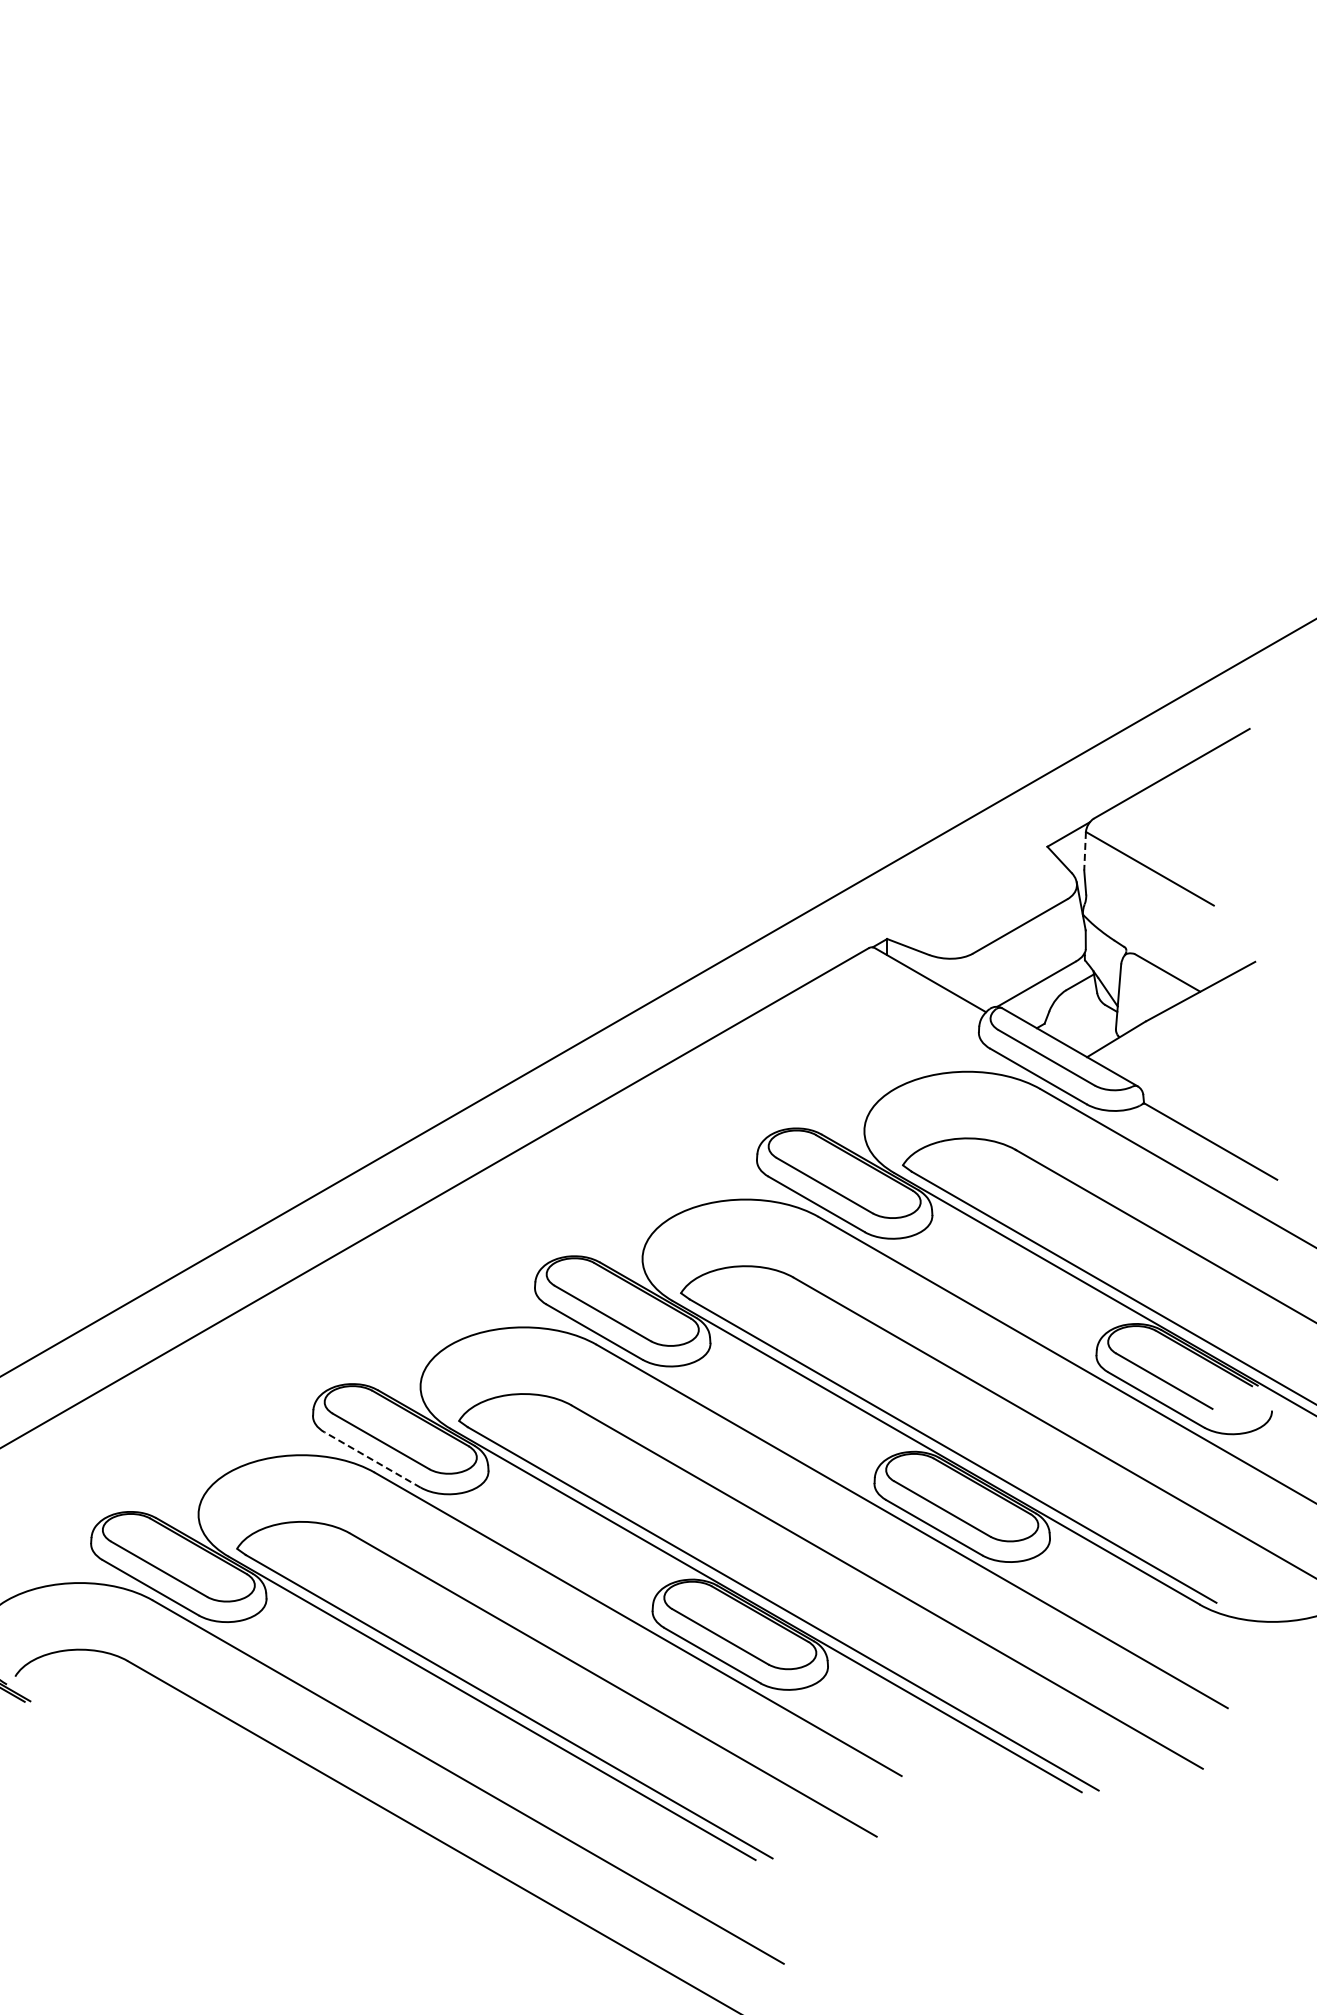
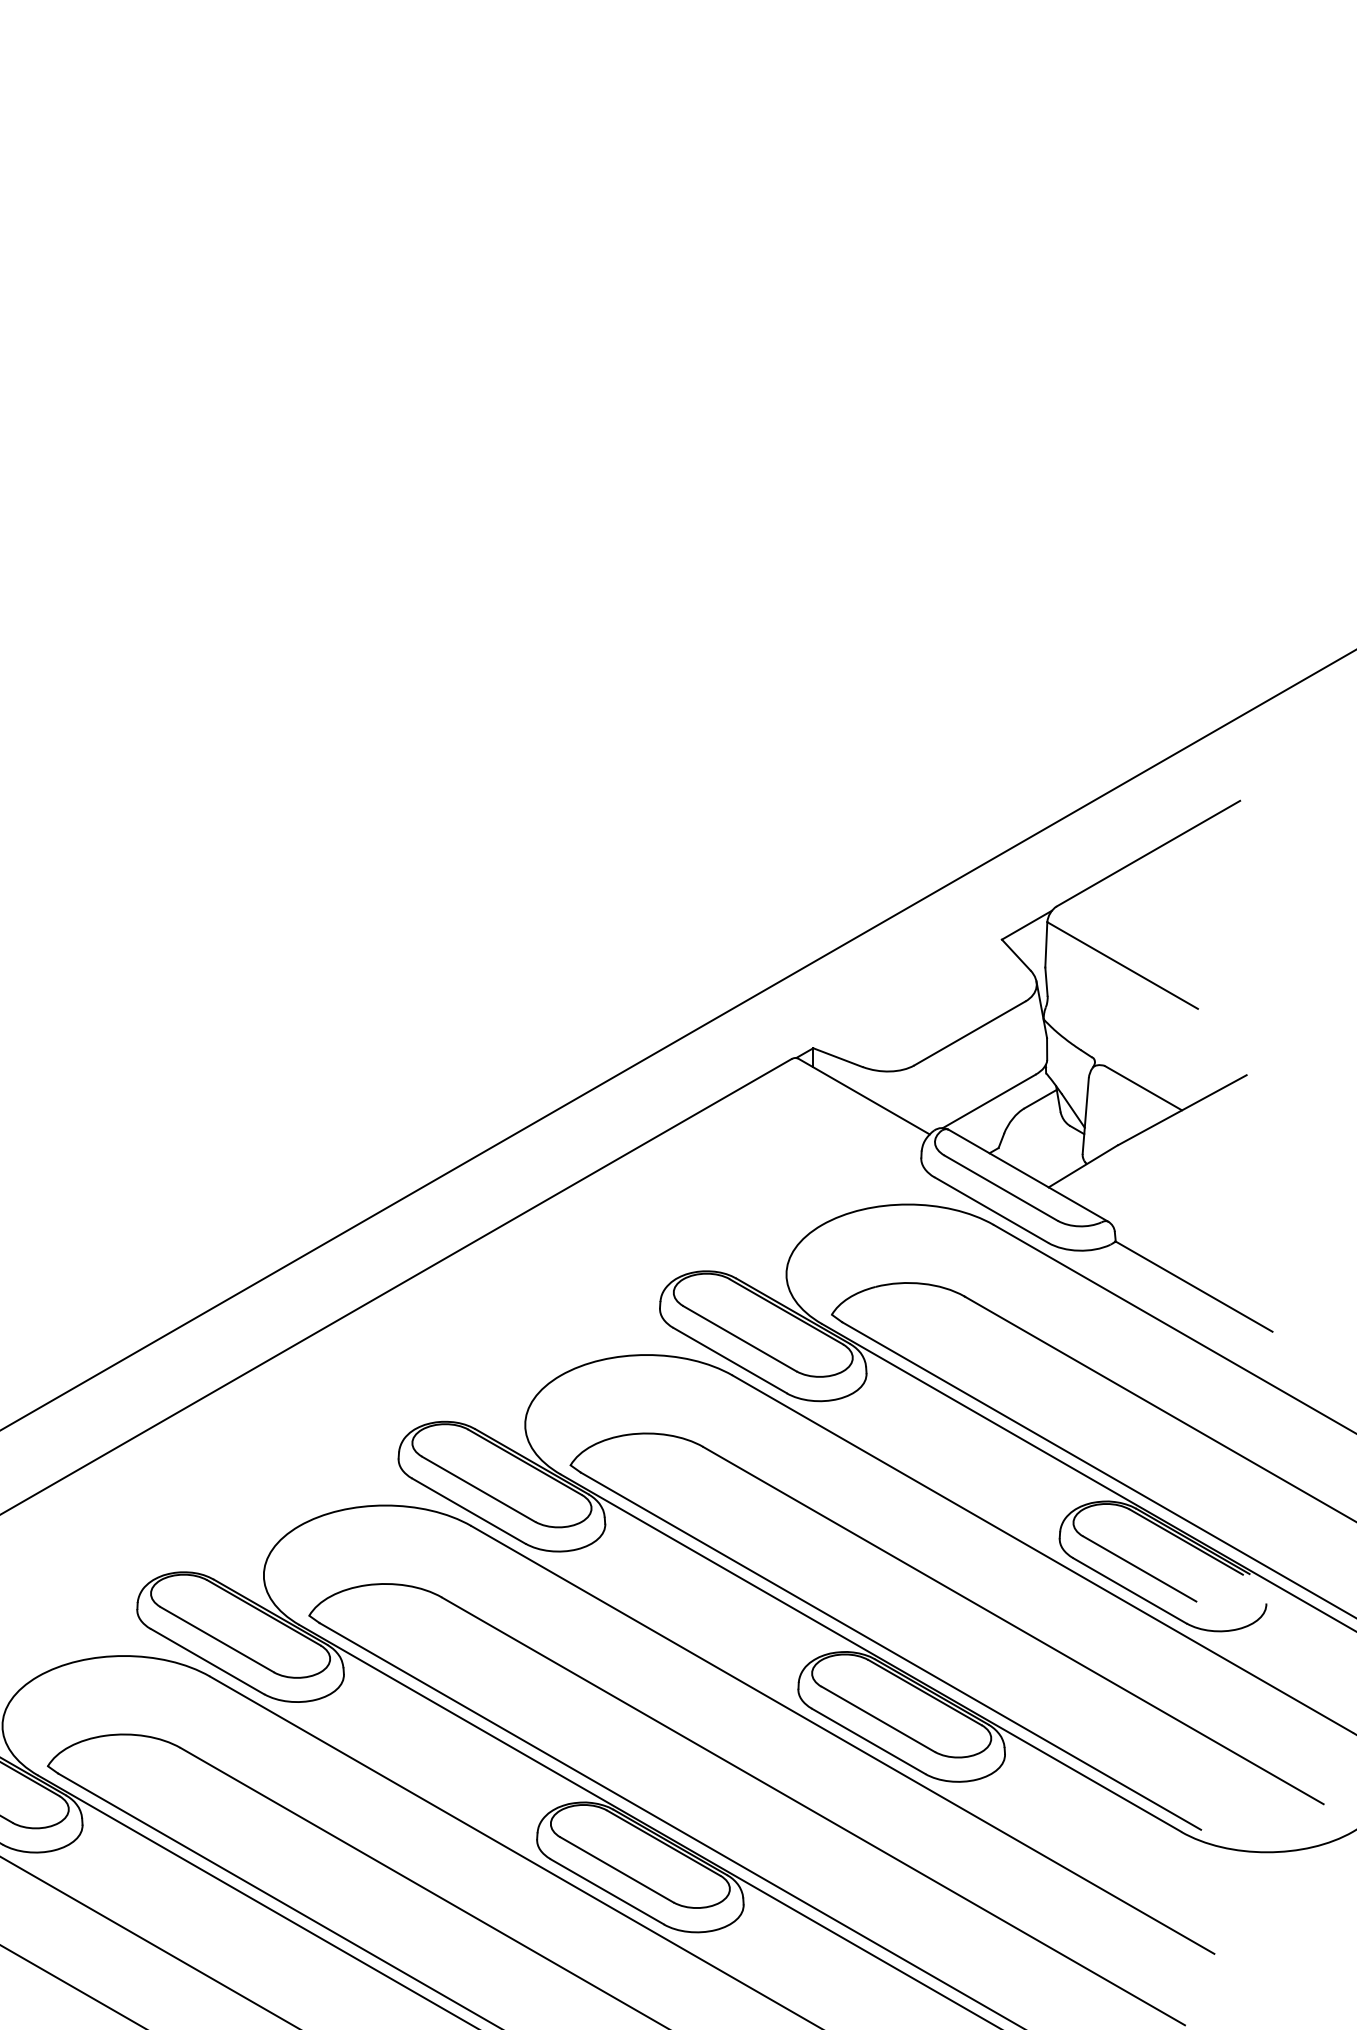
line: (1085, 851) -> (1046, 945), dashed -> solid
line: (372, 1459) -> (207, 1661), dashed -> solid

